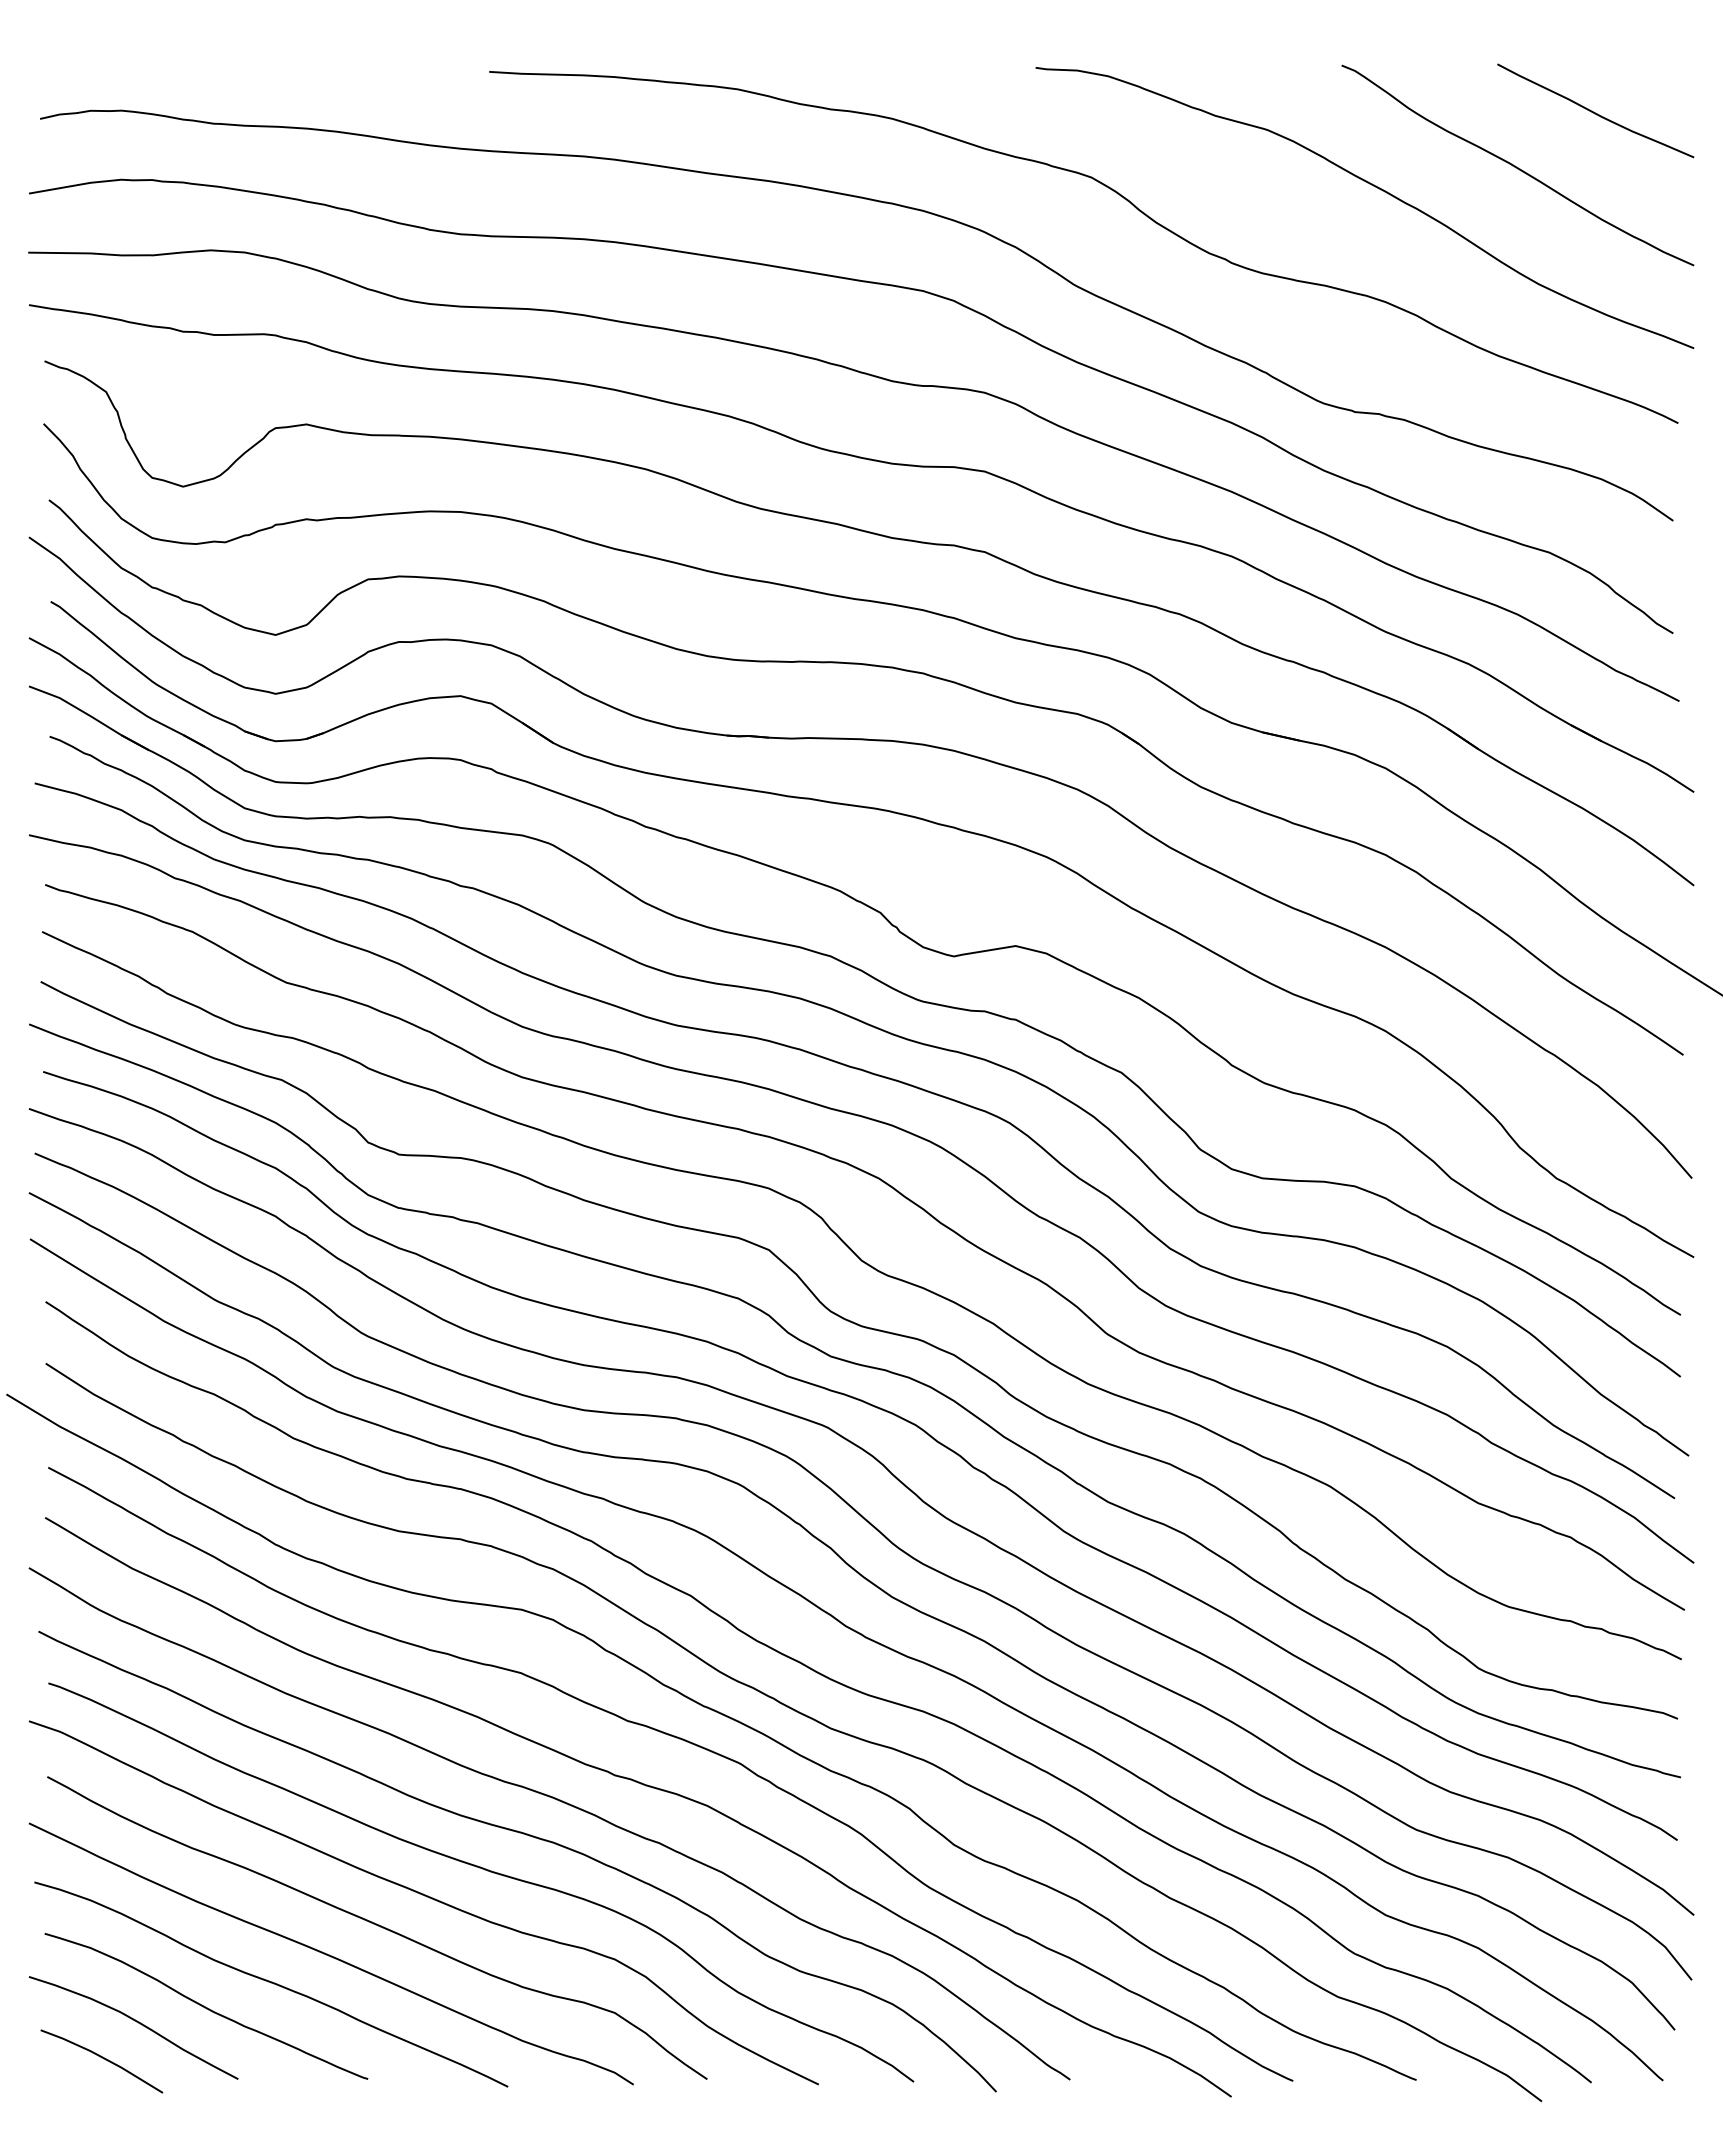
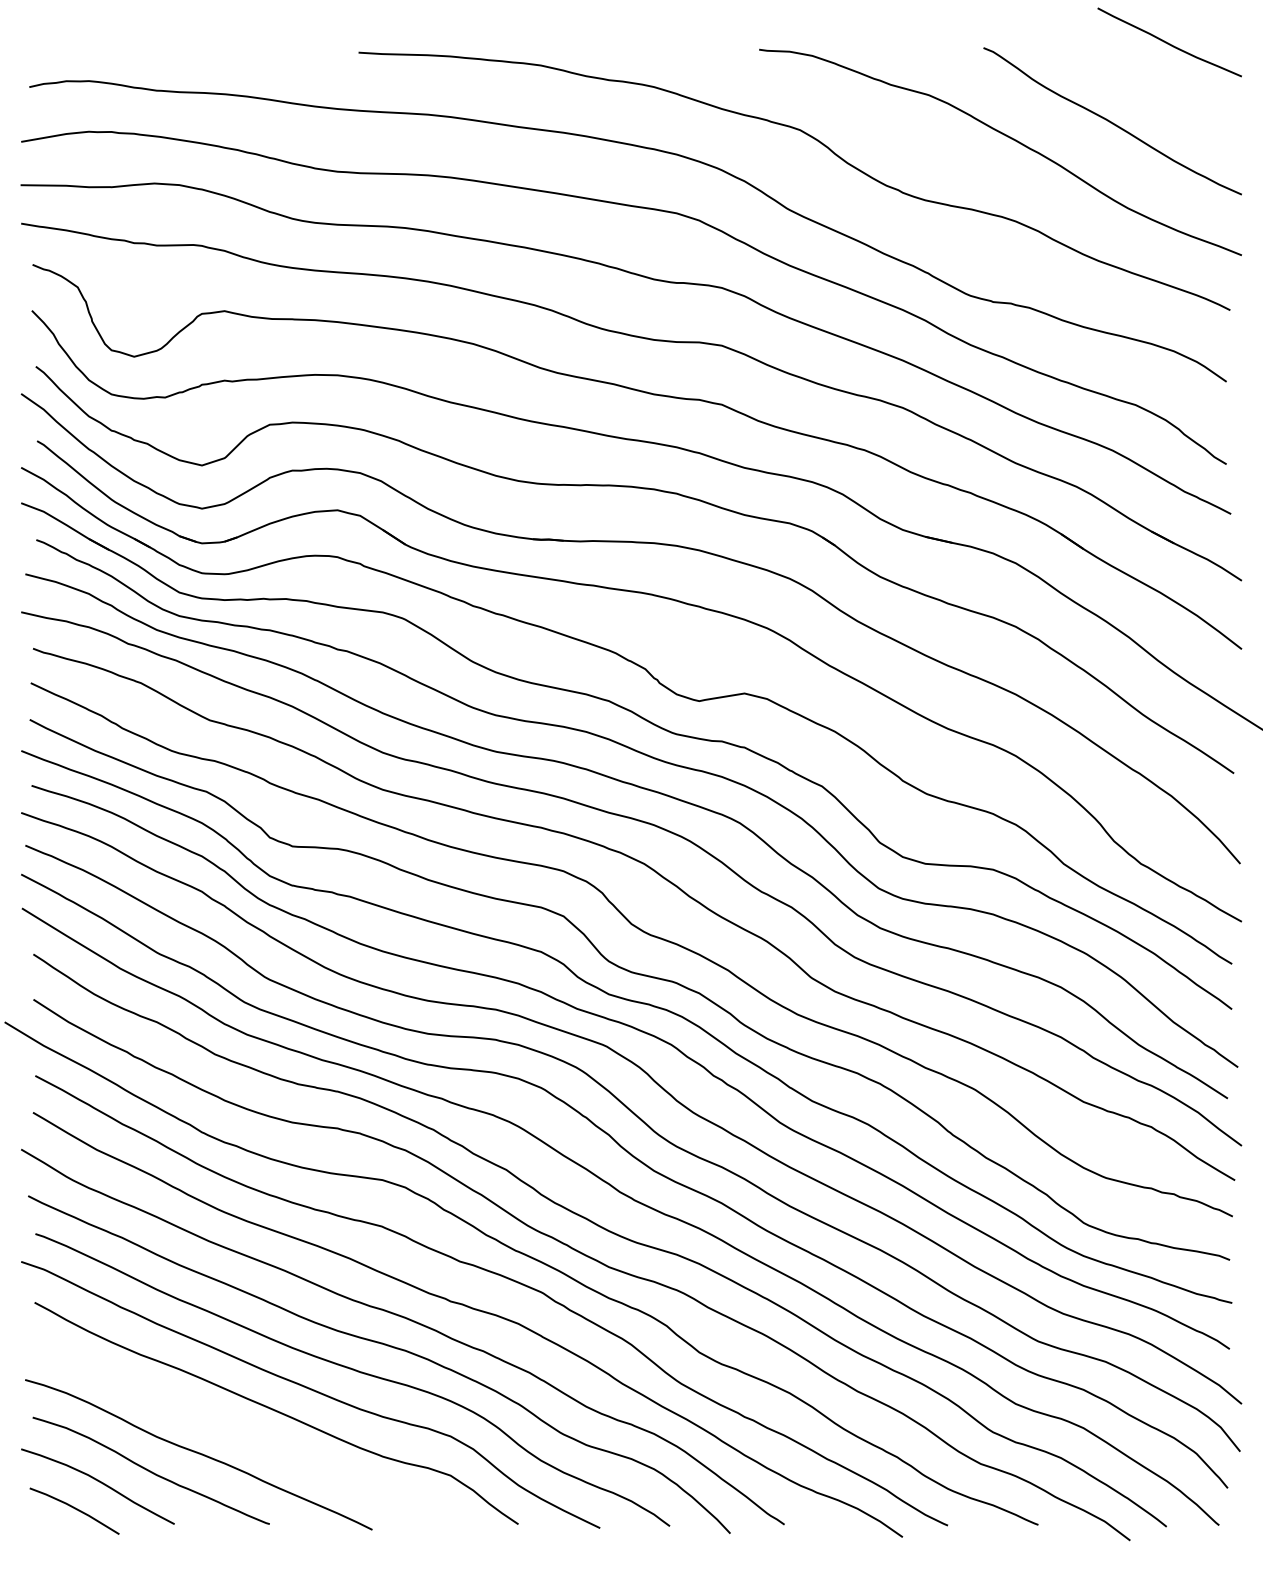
curve: (1595, 112) -> (1169, 43), moved
curve: (329, 1954) -> (241, 1432), removed

